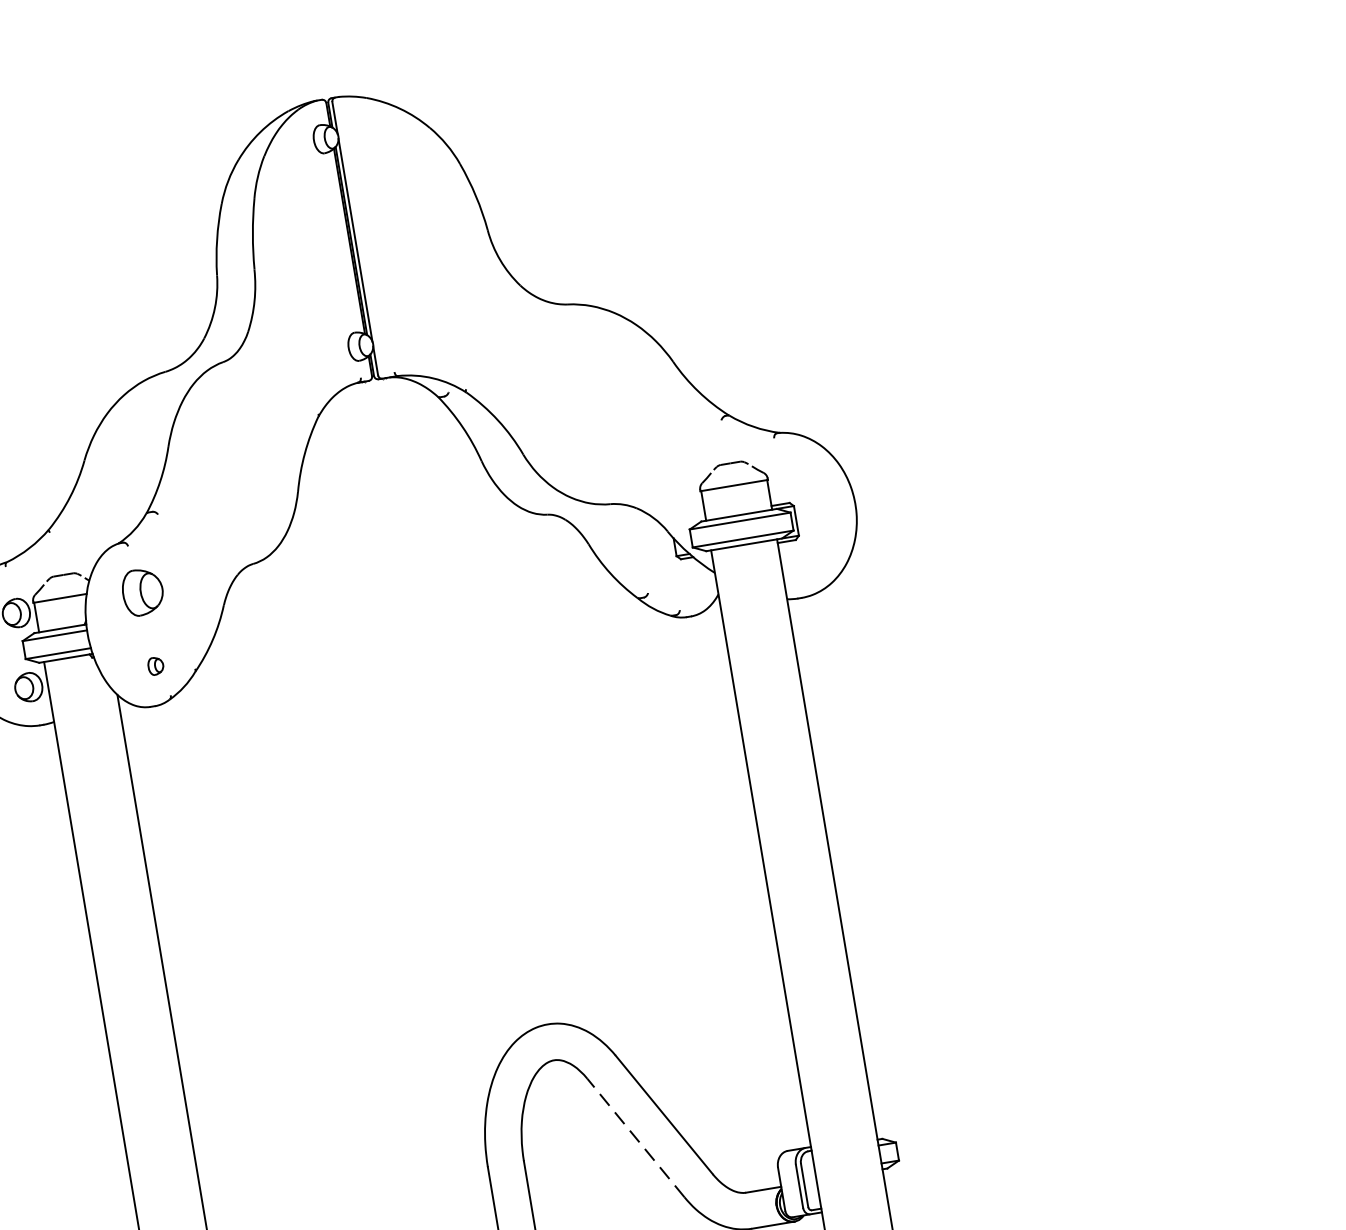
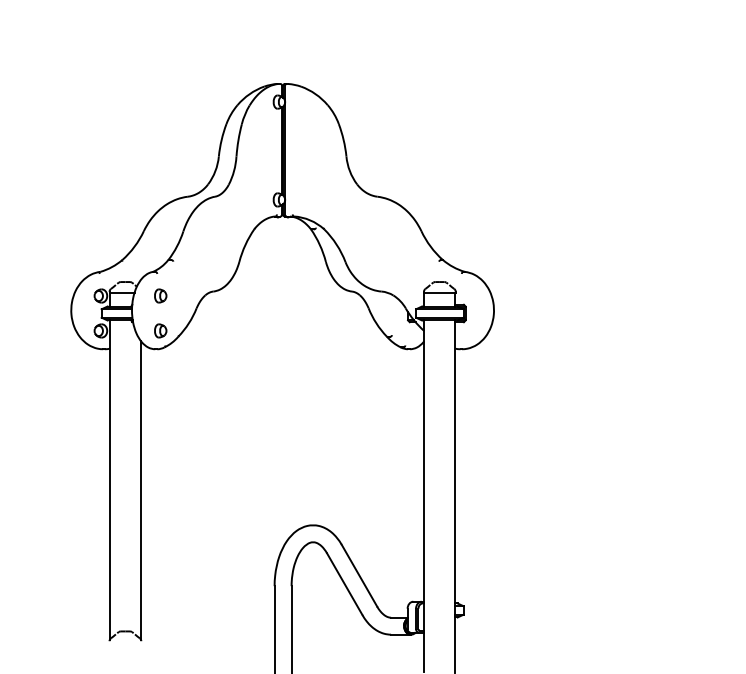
part: (142, 591) -> (160, 295), size x0.62
part: (155, 665) -> (160, 330), size x1.67
line: (635, 1138) -> (344, 584), dashed -> solid

